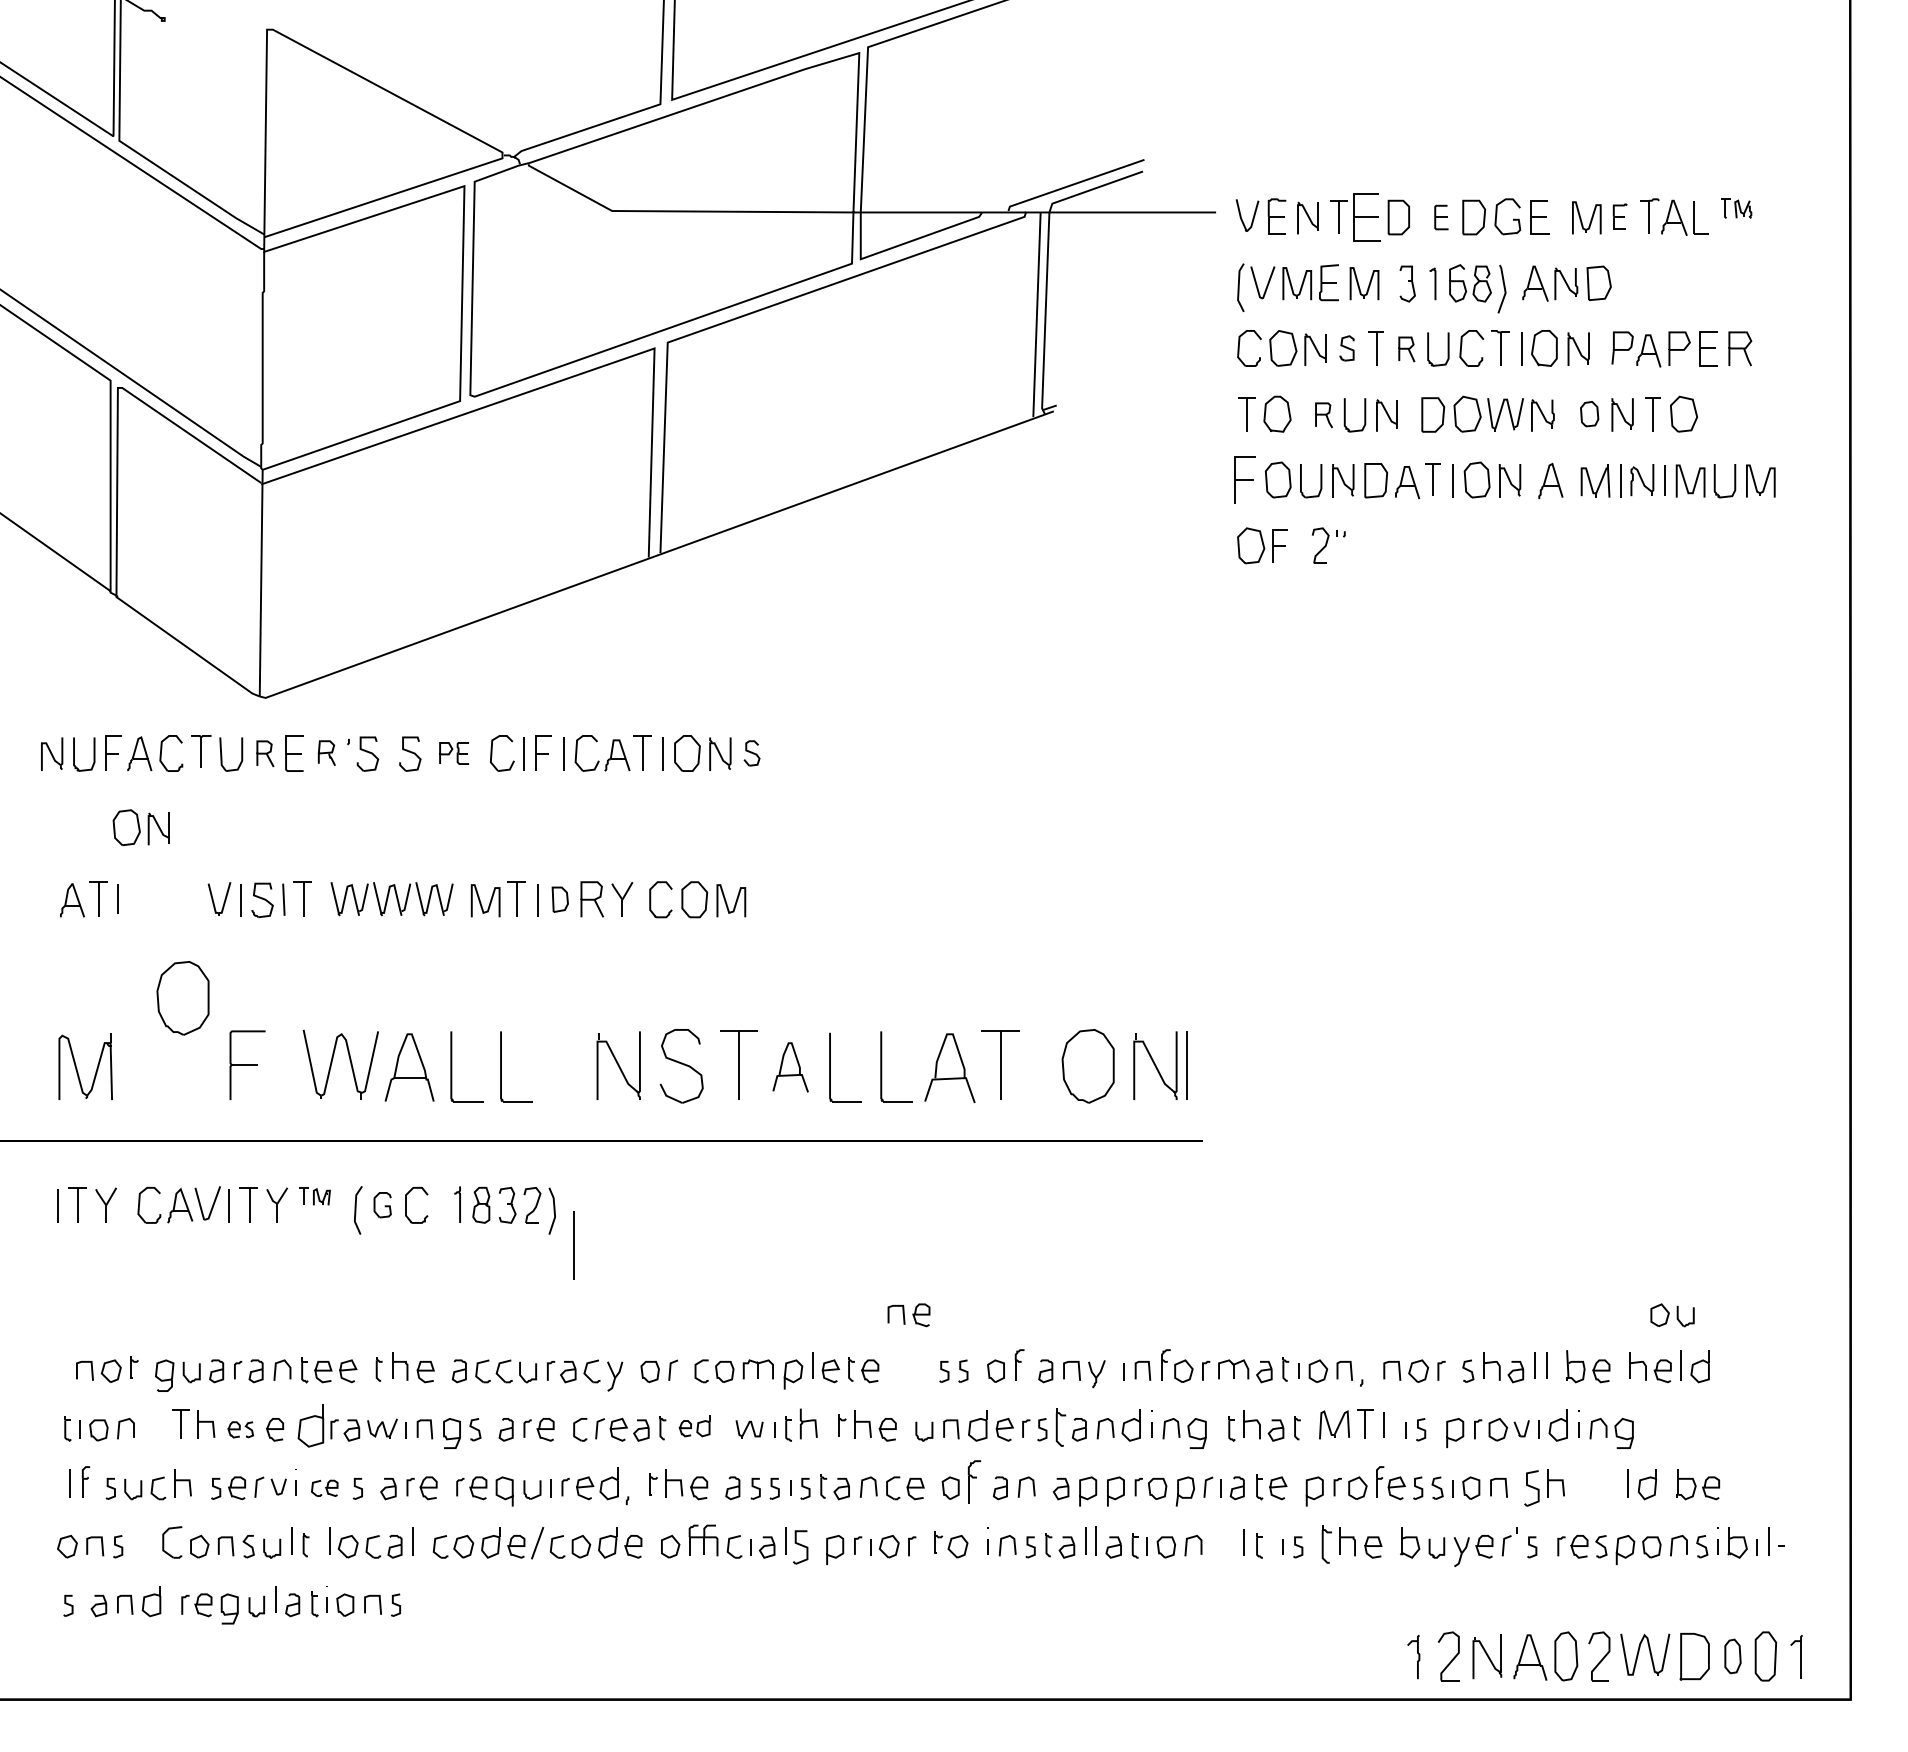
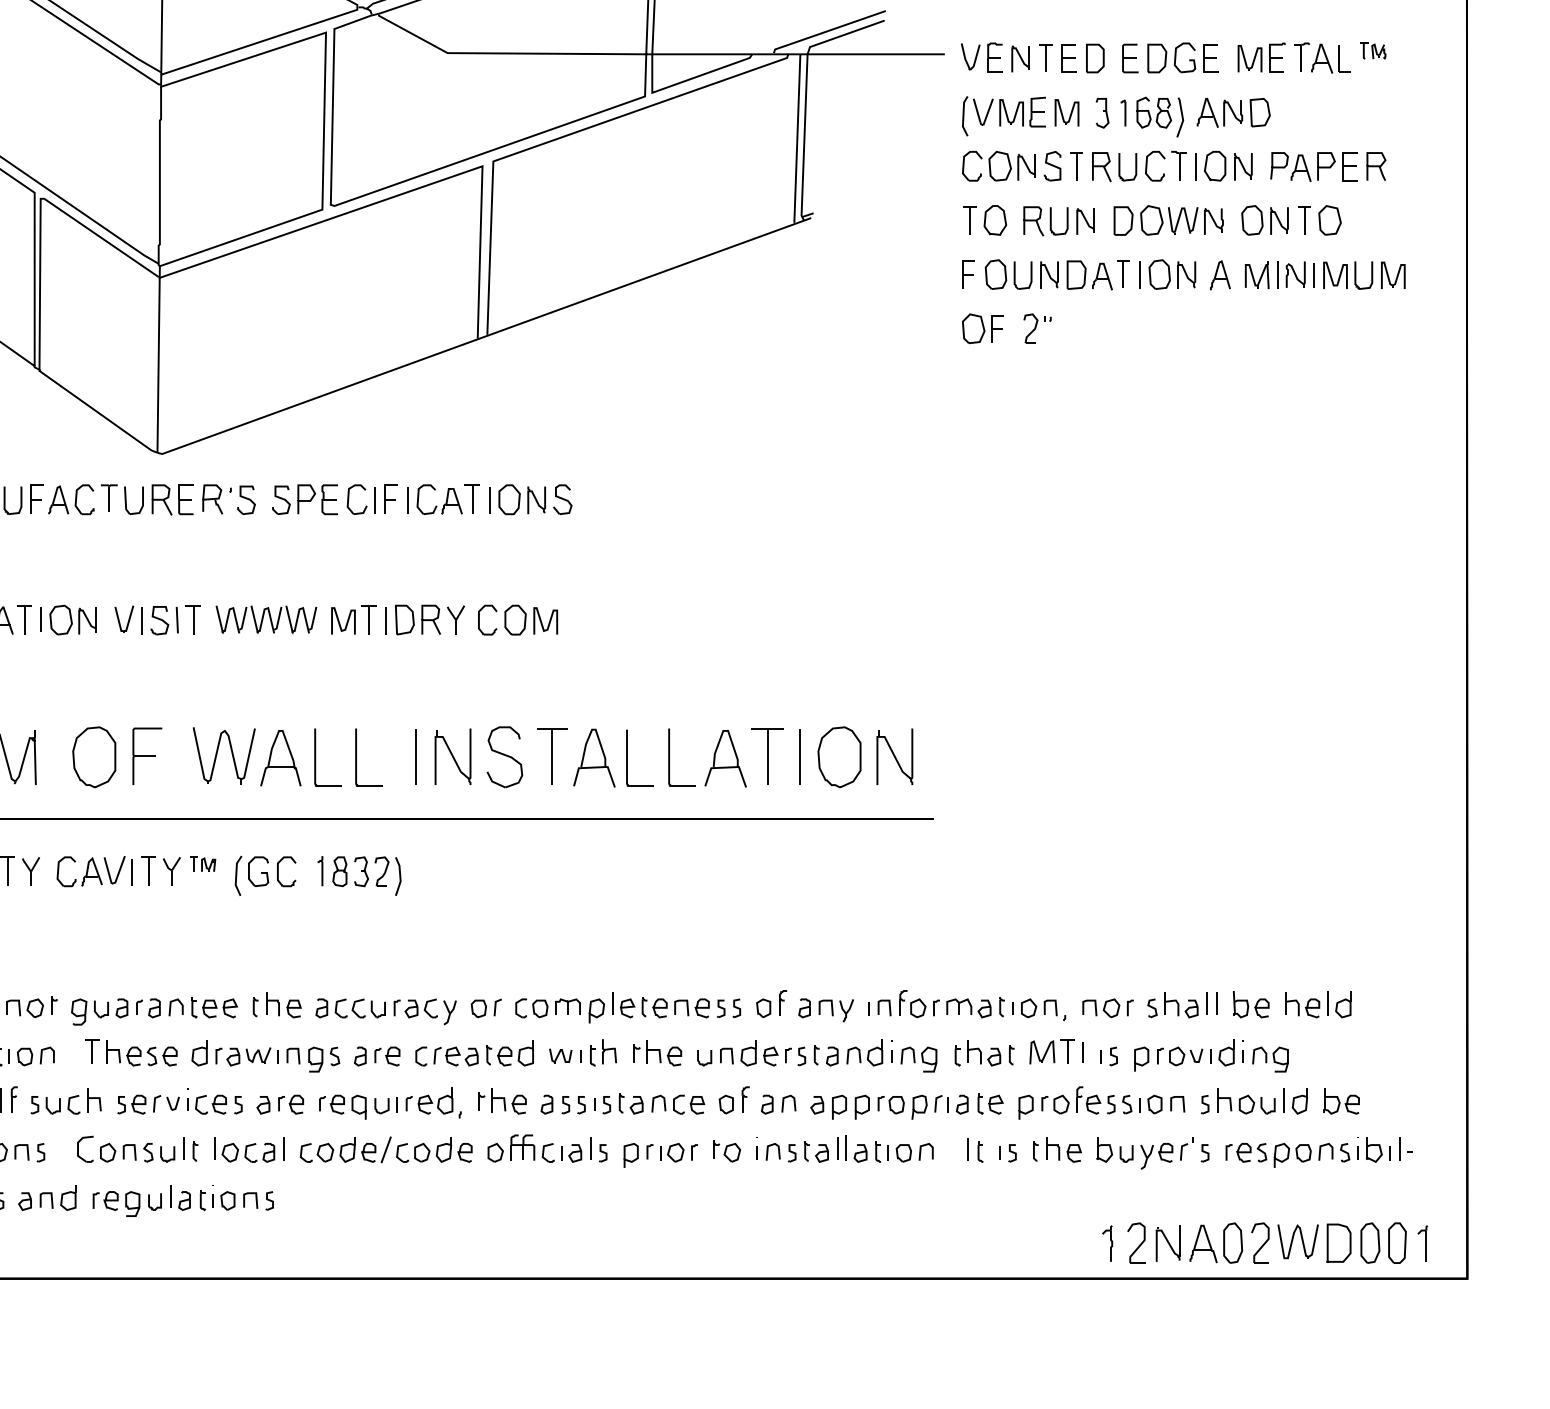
part: (1620, 216) -> (1277, 57), size x1.43
part: (1366, 217) -> (1068, 58), size x0.71
part: (1441, 217) -> (1130, 58), size x1.43
part: (1346, 348) -> (1052, 166), size x1.43
part: (1406, 349) -> (1101, 167), size x1.43
part: (1589, 413) -> (1252, 219), size x1.43
part: (1323, 415) -> (1033, 221), size x1.43
part: (1244, 480) -> (968, 274), size x0.71
part: (265, 753) -> (162, 499), size x1.43
part: (326, 753) -> (212, 499), size x1.43
part: (453, 753) -> (316, 499), size x1.67
part: (751, 753) -> (562, 499), size x1.43
part: (140, 827) -> (72, 619), moved
part: (560, 899) -> (405, 619), size x1.43
part: (182, 998) -> (93, 757), moved
line: (1186, 1065) -> (800, 756), moved
part: (790, 1067) -> (594, 758), size x1.43
part: (382, 1204) -> (258, 871), size x1.43
line: (573, 1245) -> (415, 756), moved
part: (908, 1315) -> (691, 1008), moved
part: (1672, 1315) -> (1257, 1104), moved
part: (310, 1425) -> (199, 1053), size x0.71
part: (694, 1425) -> (515, 1053), size x1.43
part: (1060, 1428) -> (816, 1055), size x0.62
part: (240, 1429) -> (141, 1056), size x1.43
part: (974, 1481) -> (745, 1099), size x0.71
part: (1532, 1487) -> (1205, 1104), size x0.62
part: (324, 1488) -> (210, 1104), size x1.43
part: (1326, 1545) -> (1035, 1151), size x0.62
part: (801, 1547) -> (603, 1153), size x0.62
part: (1732, 1656) -> (1369, 1243), size x1.43

